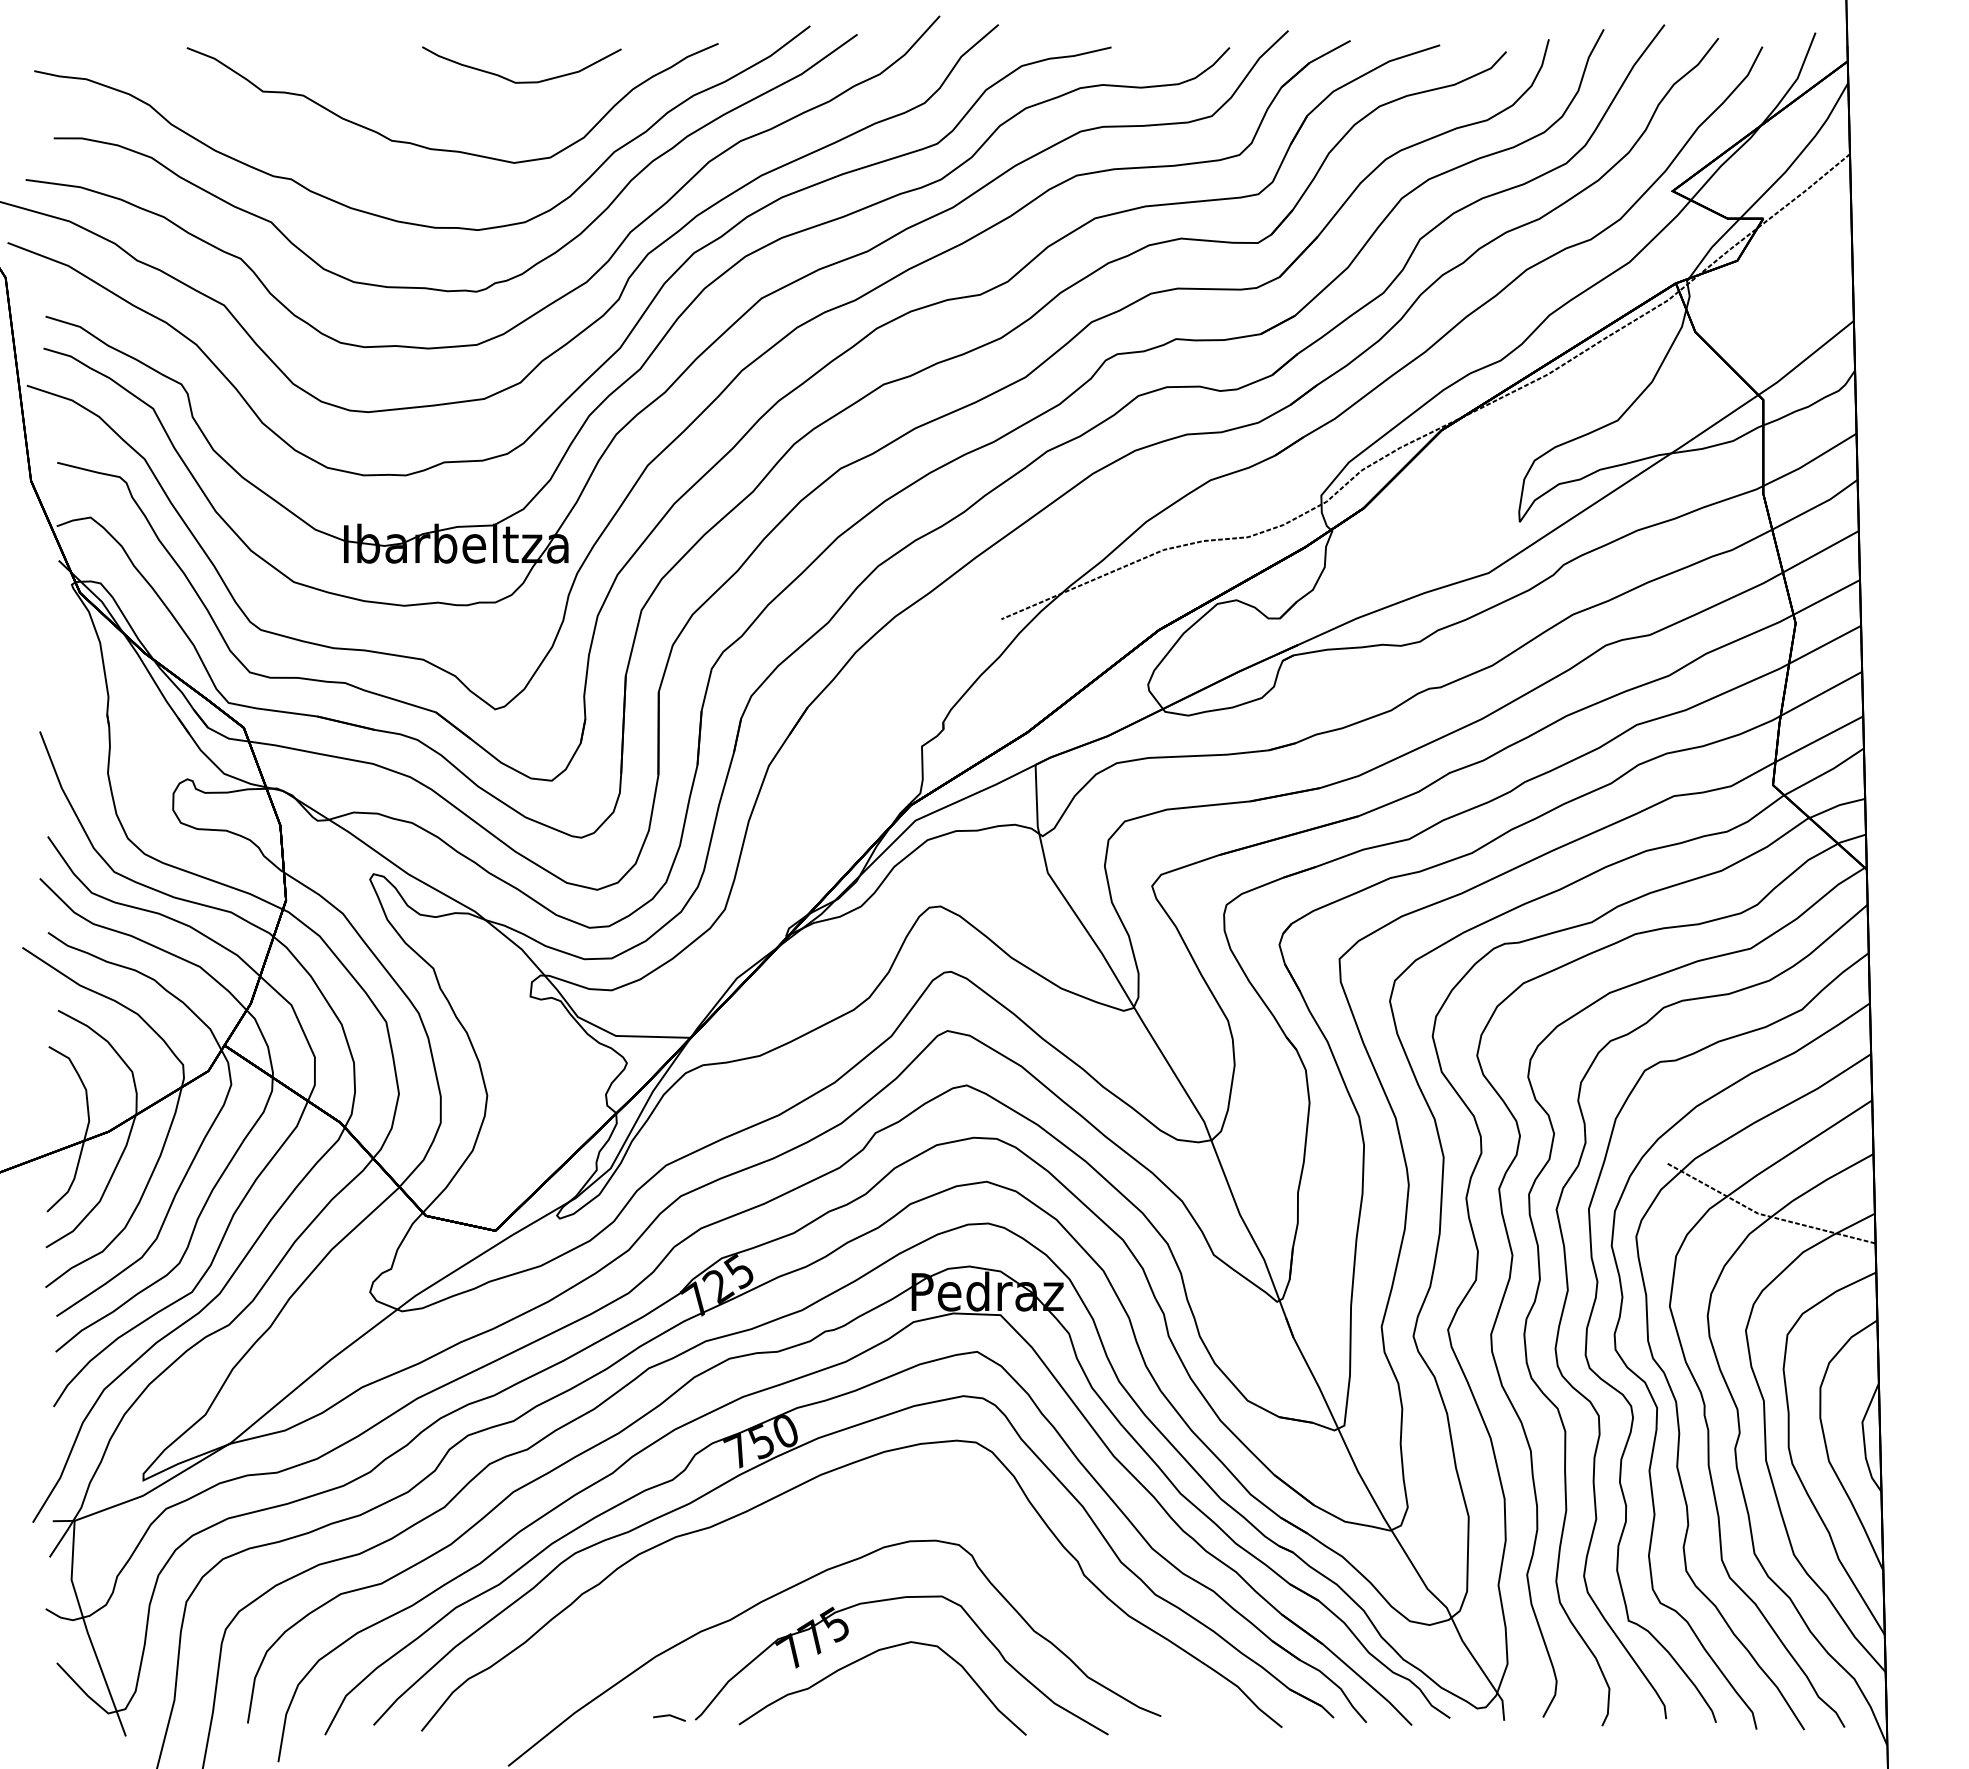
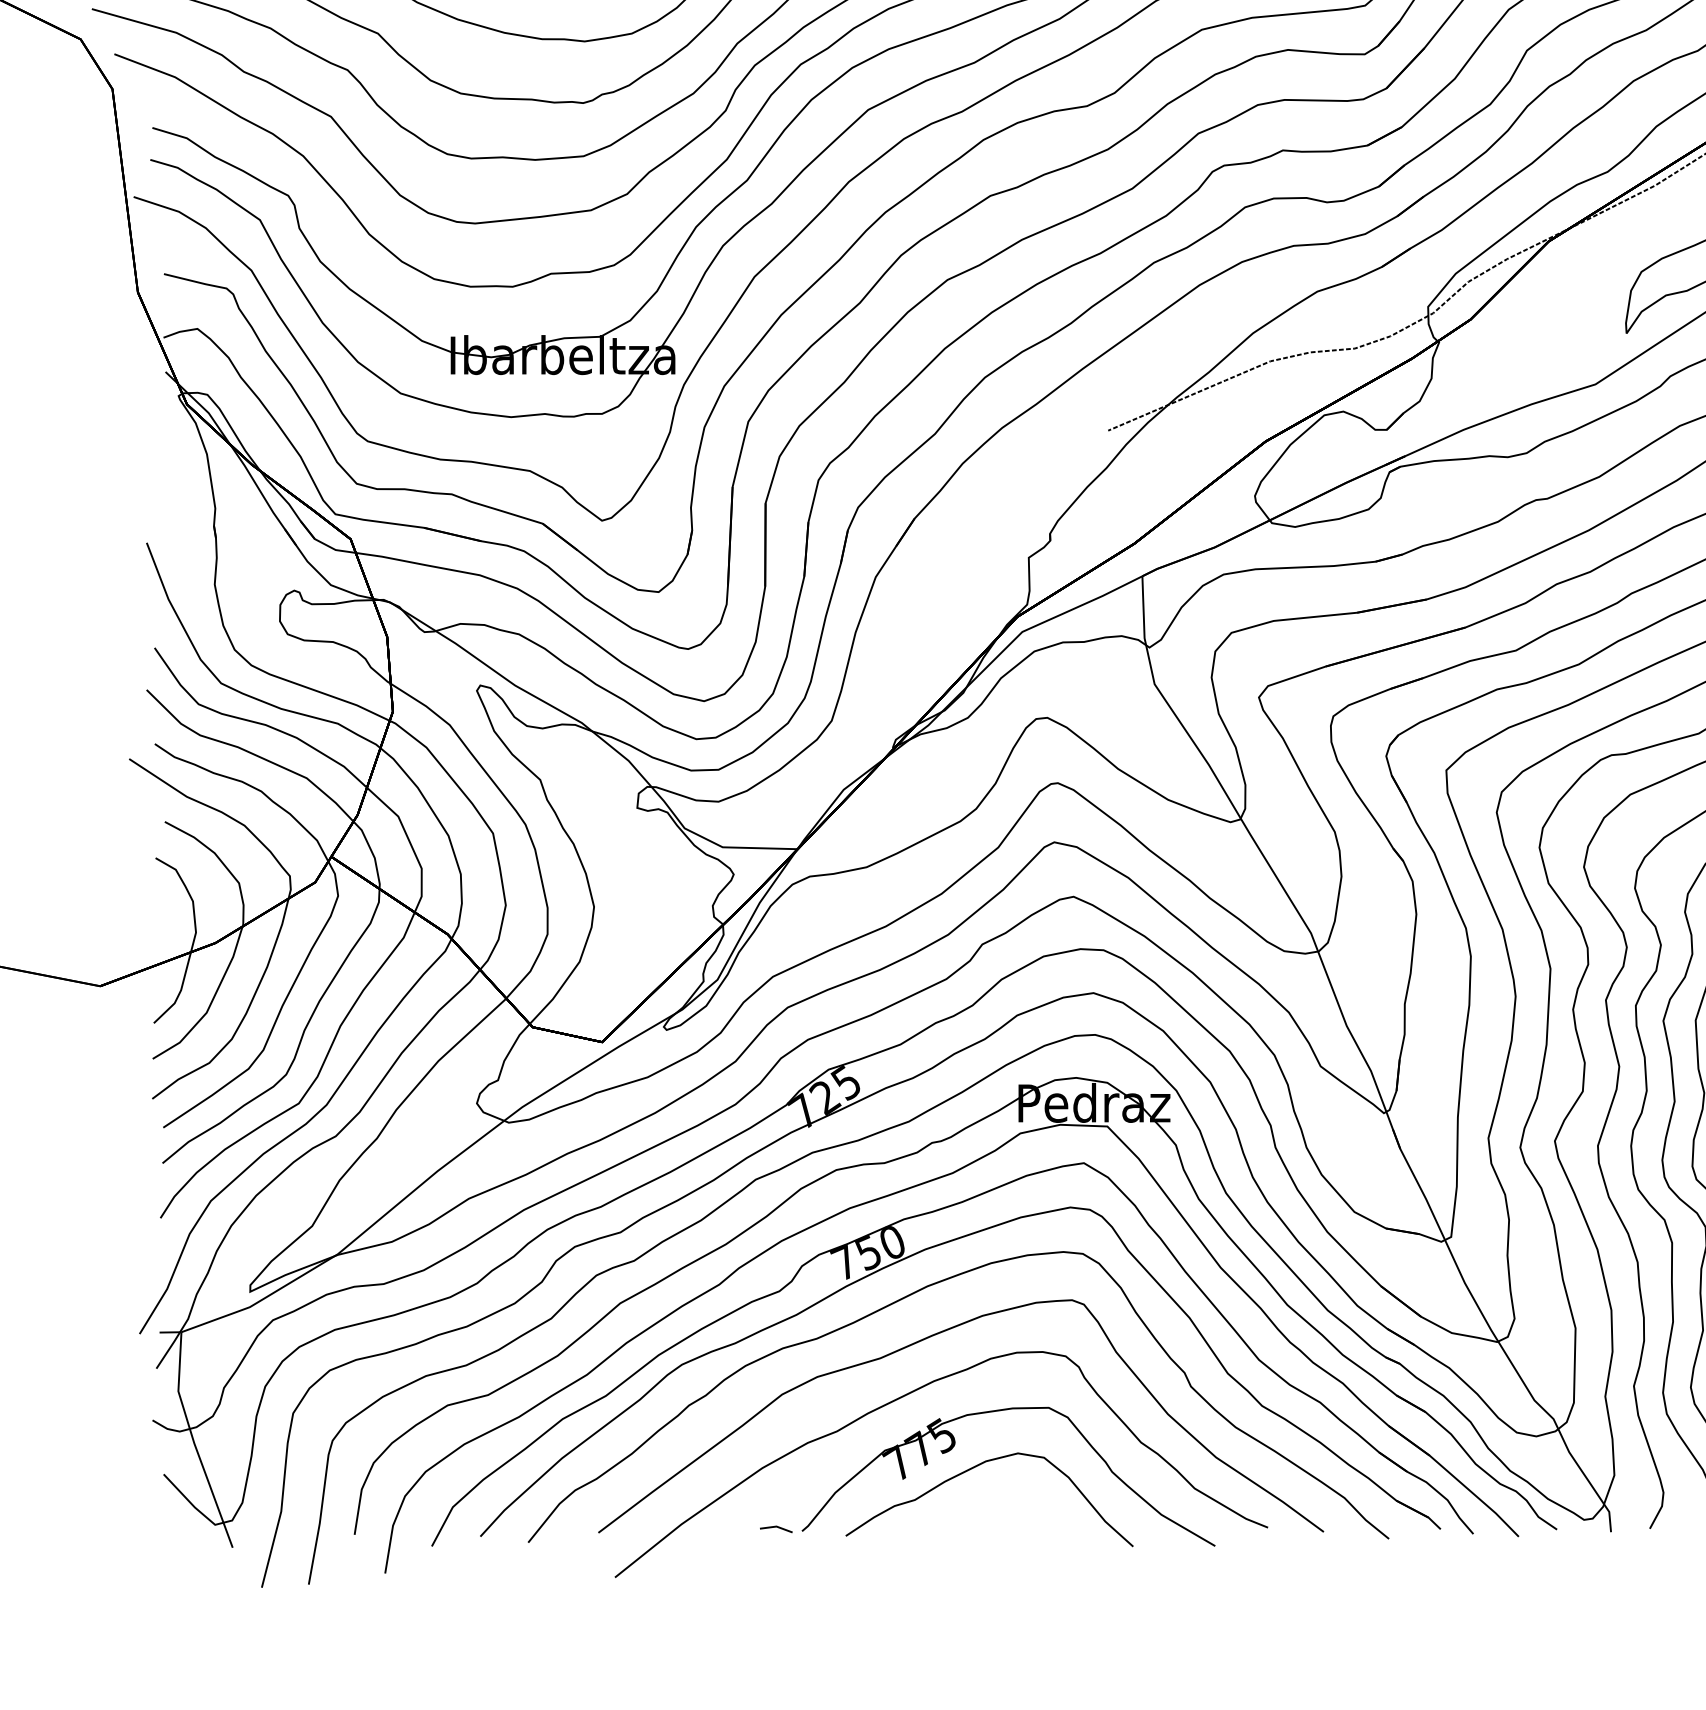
part: (823, 1526) -> (930, 1337), added

